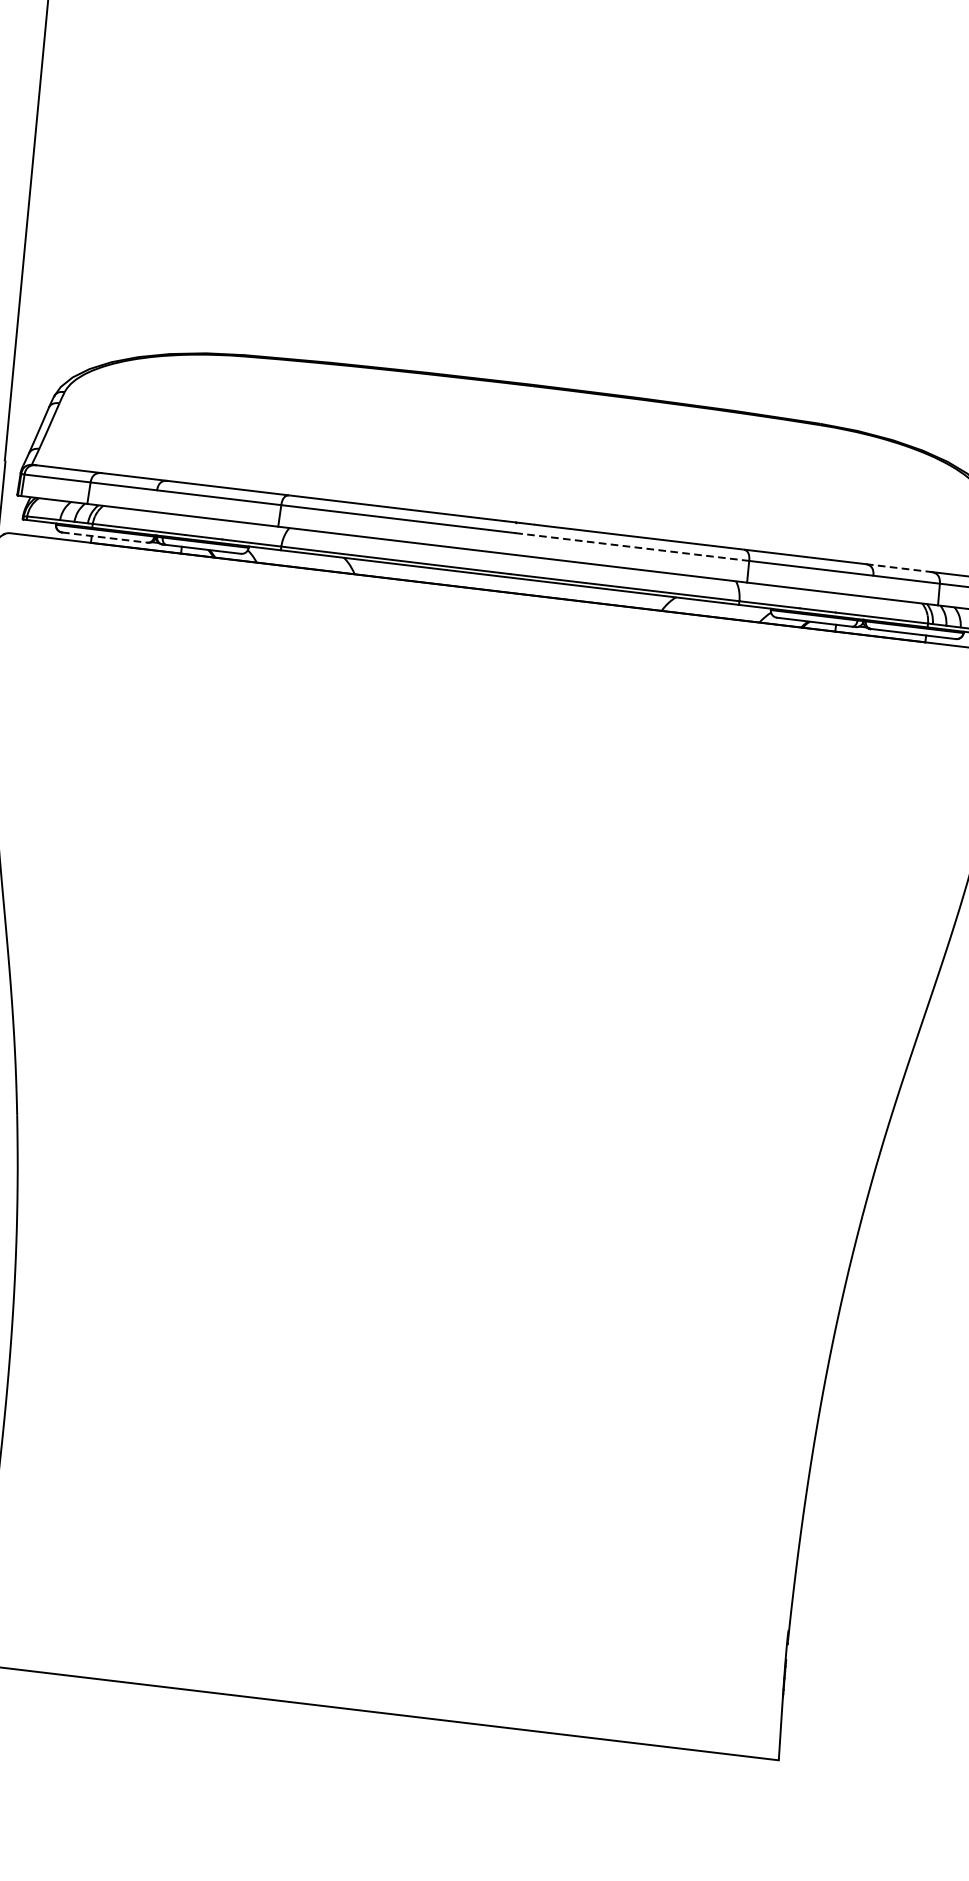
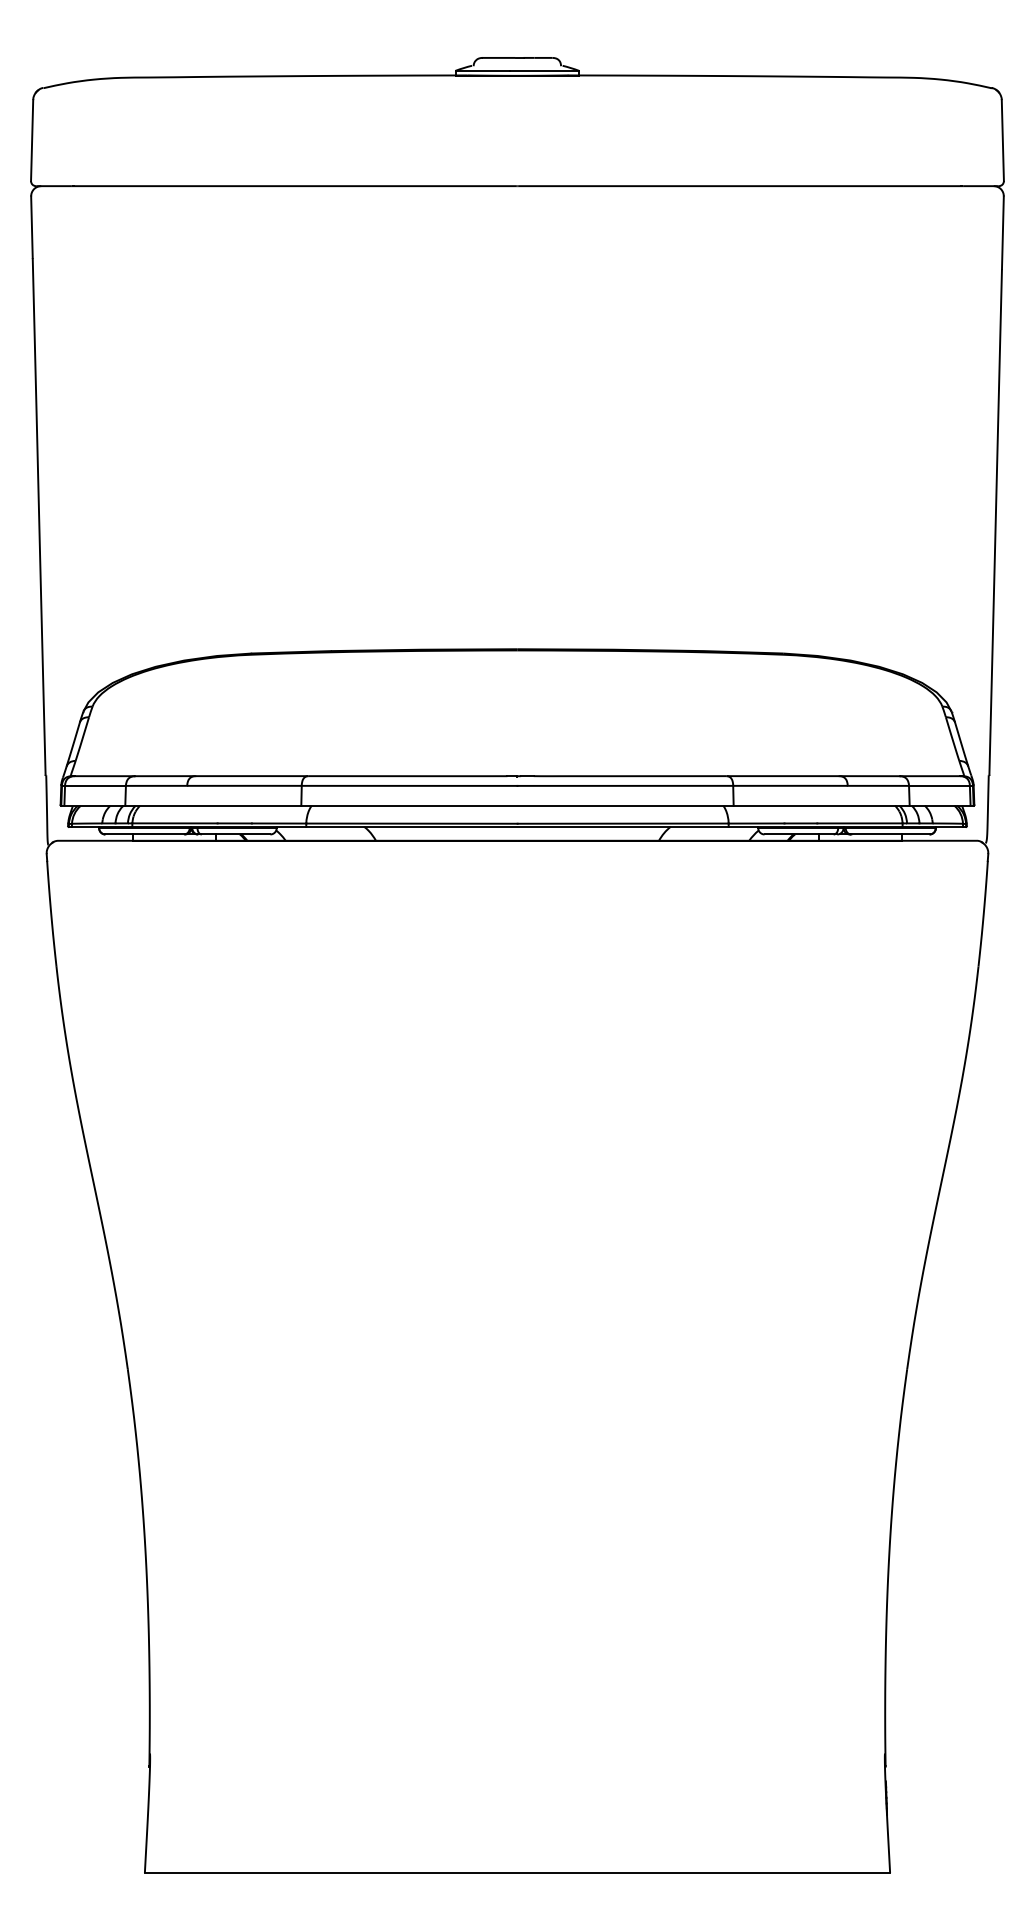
line: (105, 537) -> (145, 834), dashed -> solid
line: (632, 546) -> (625, 785), dashed -> solid
line: (899, 568) -> (870, 776), dashed -> solid

